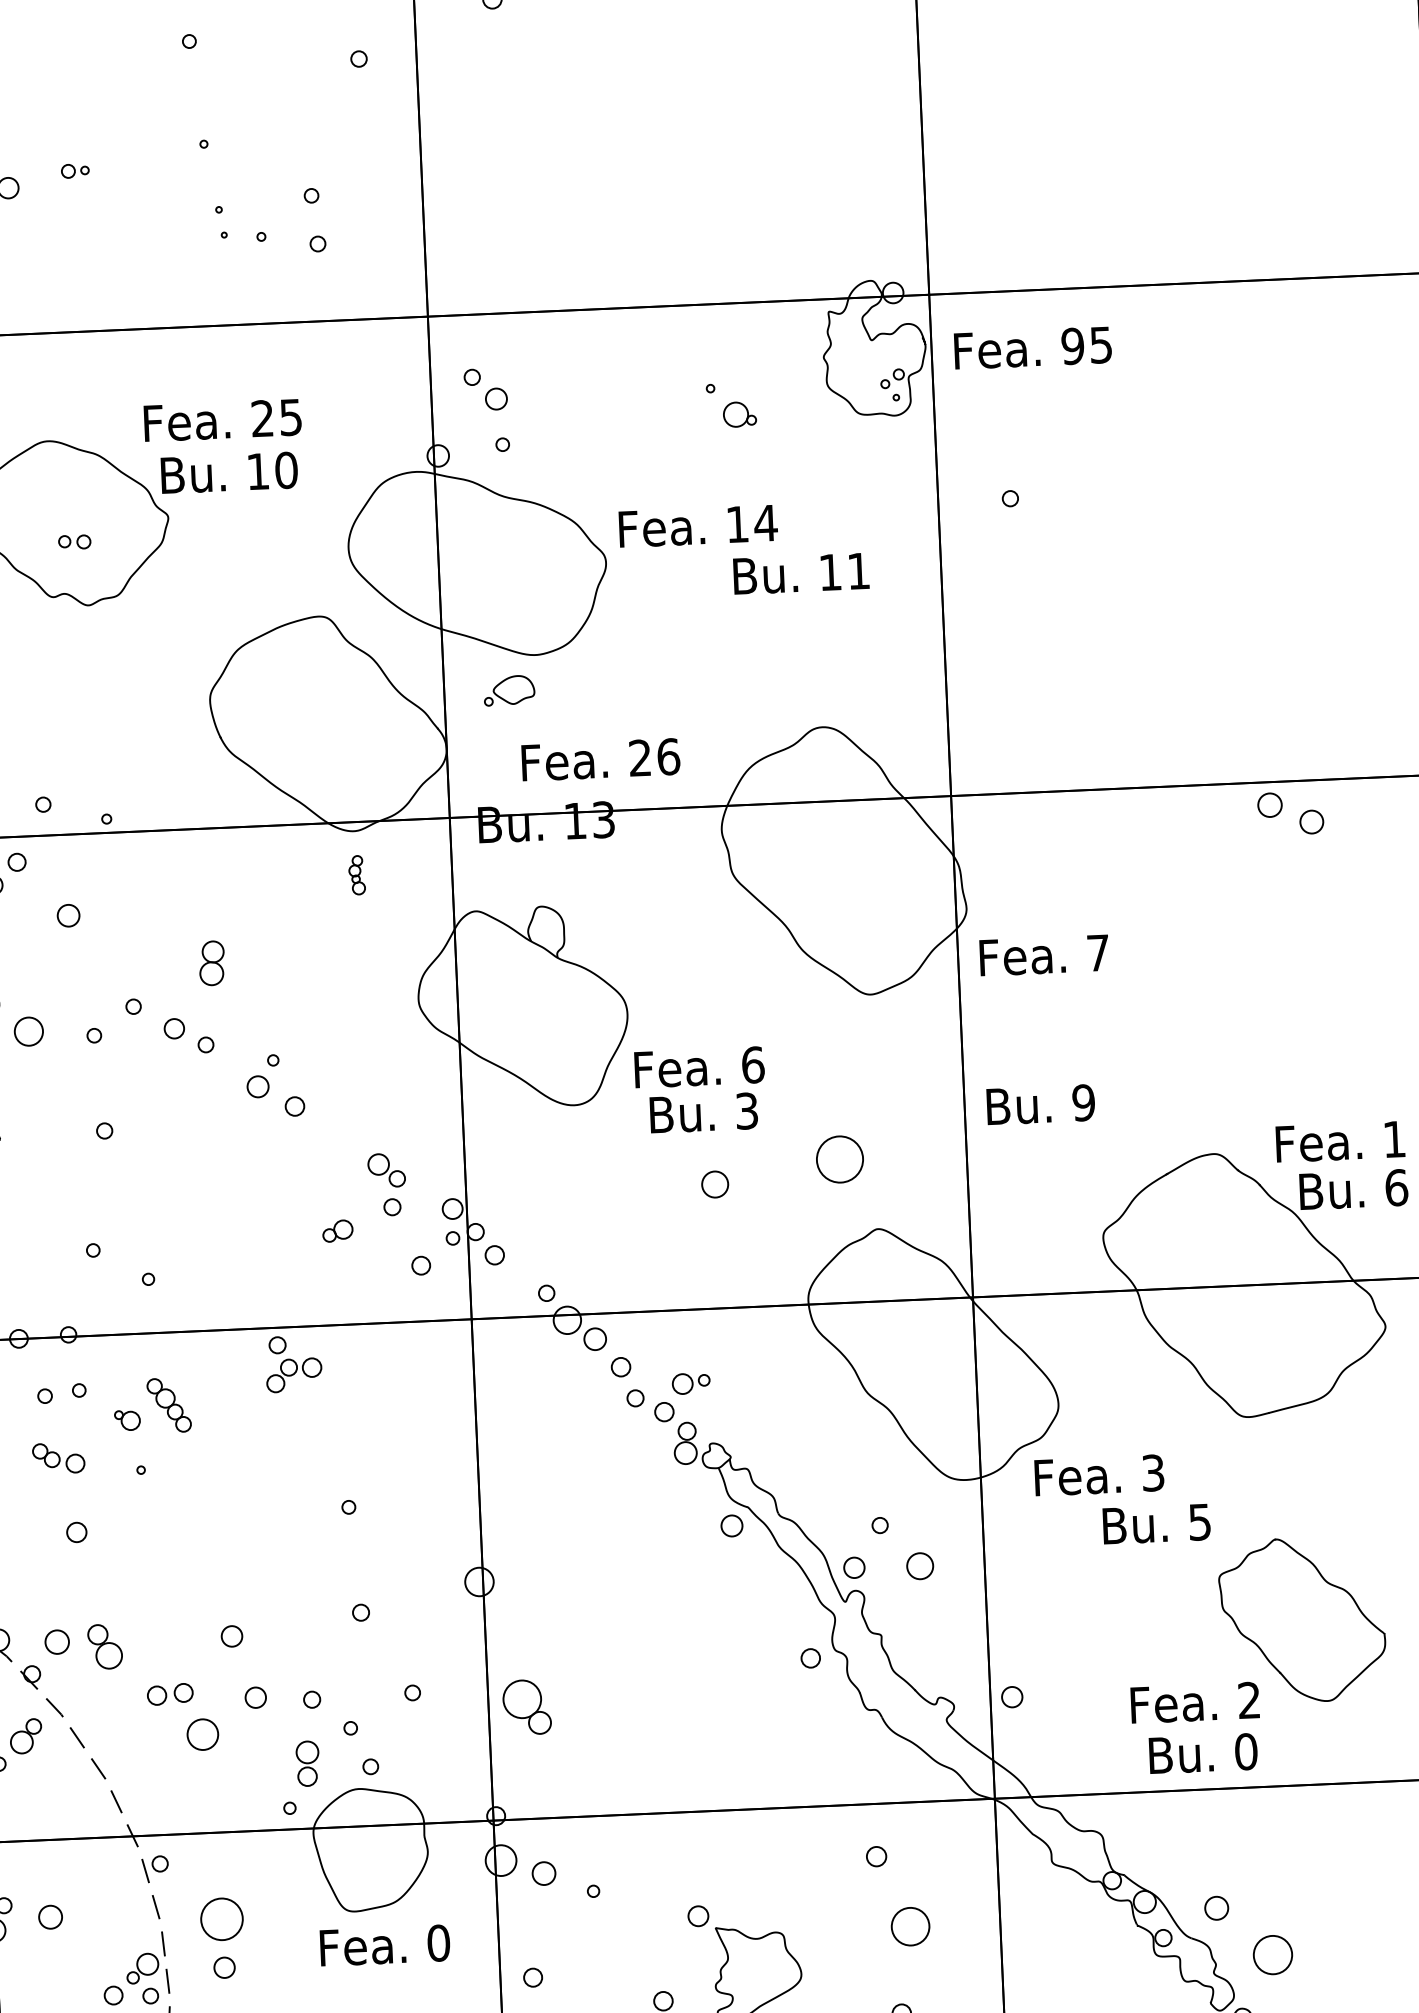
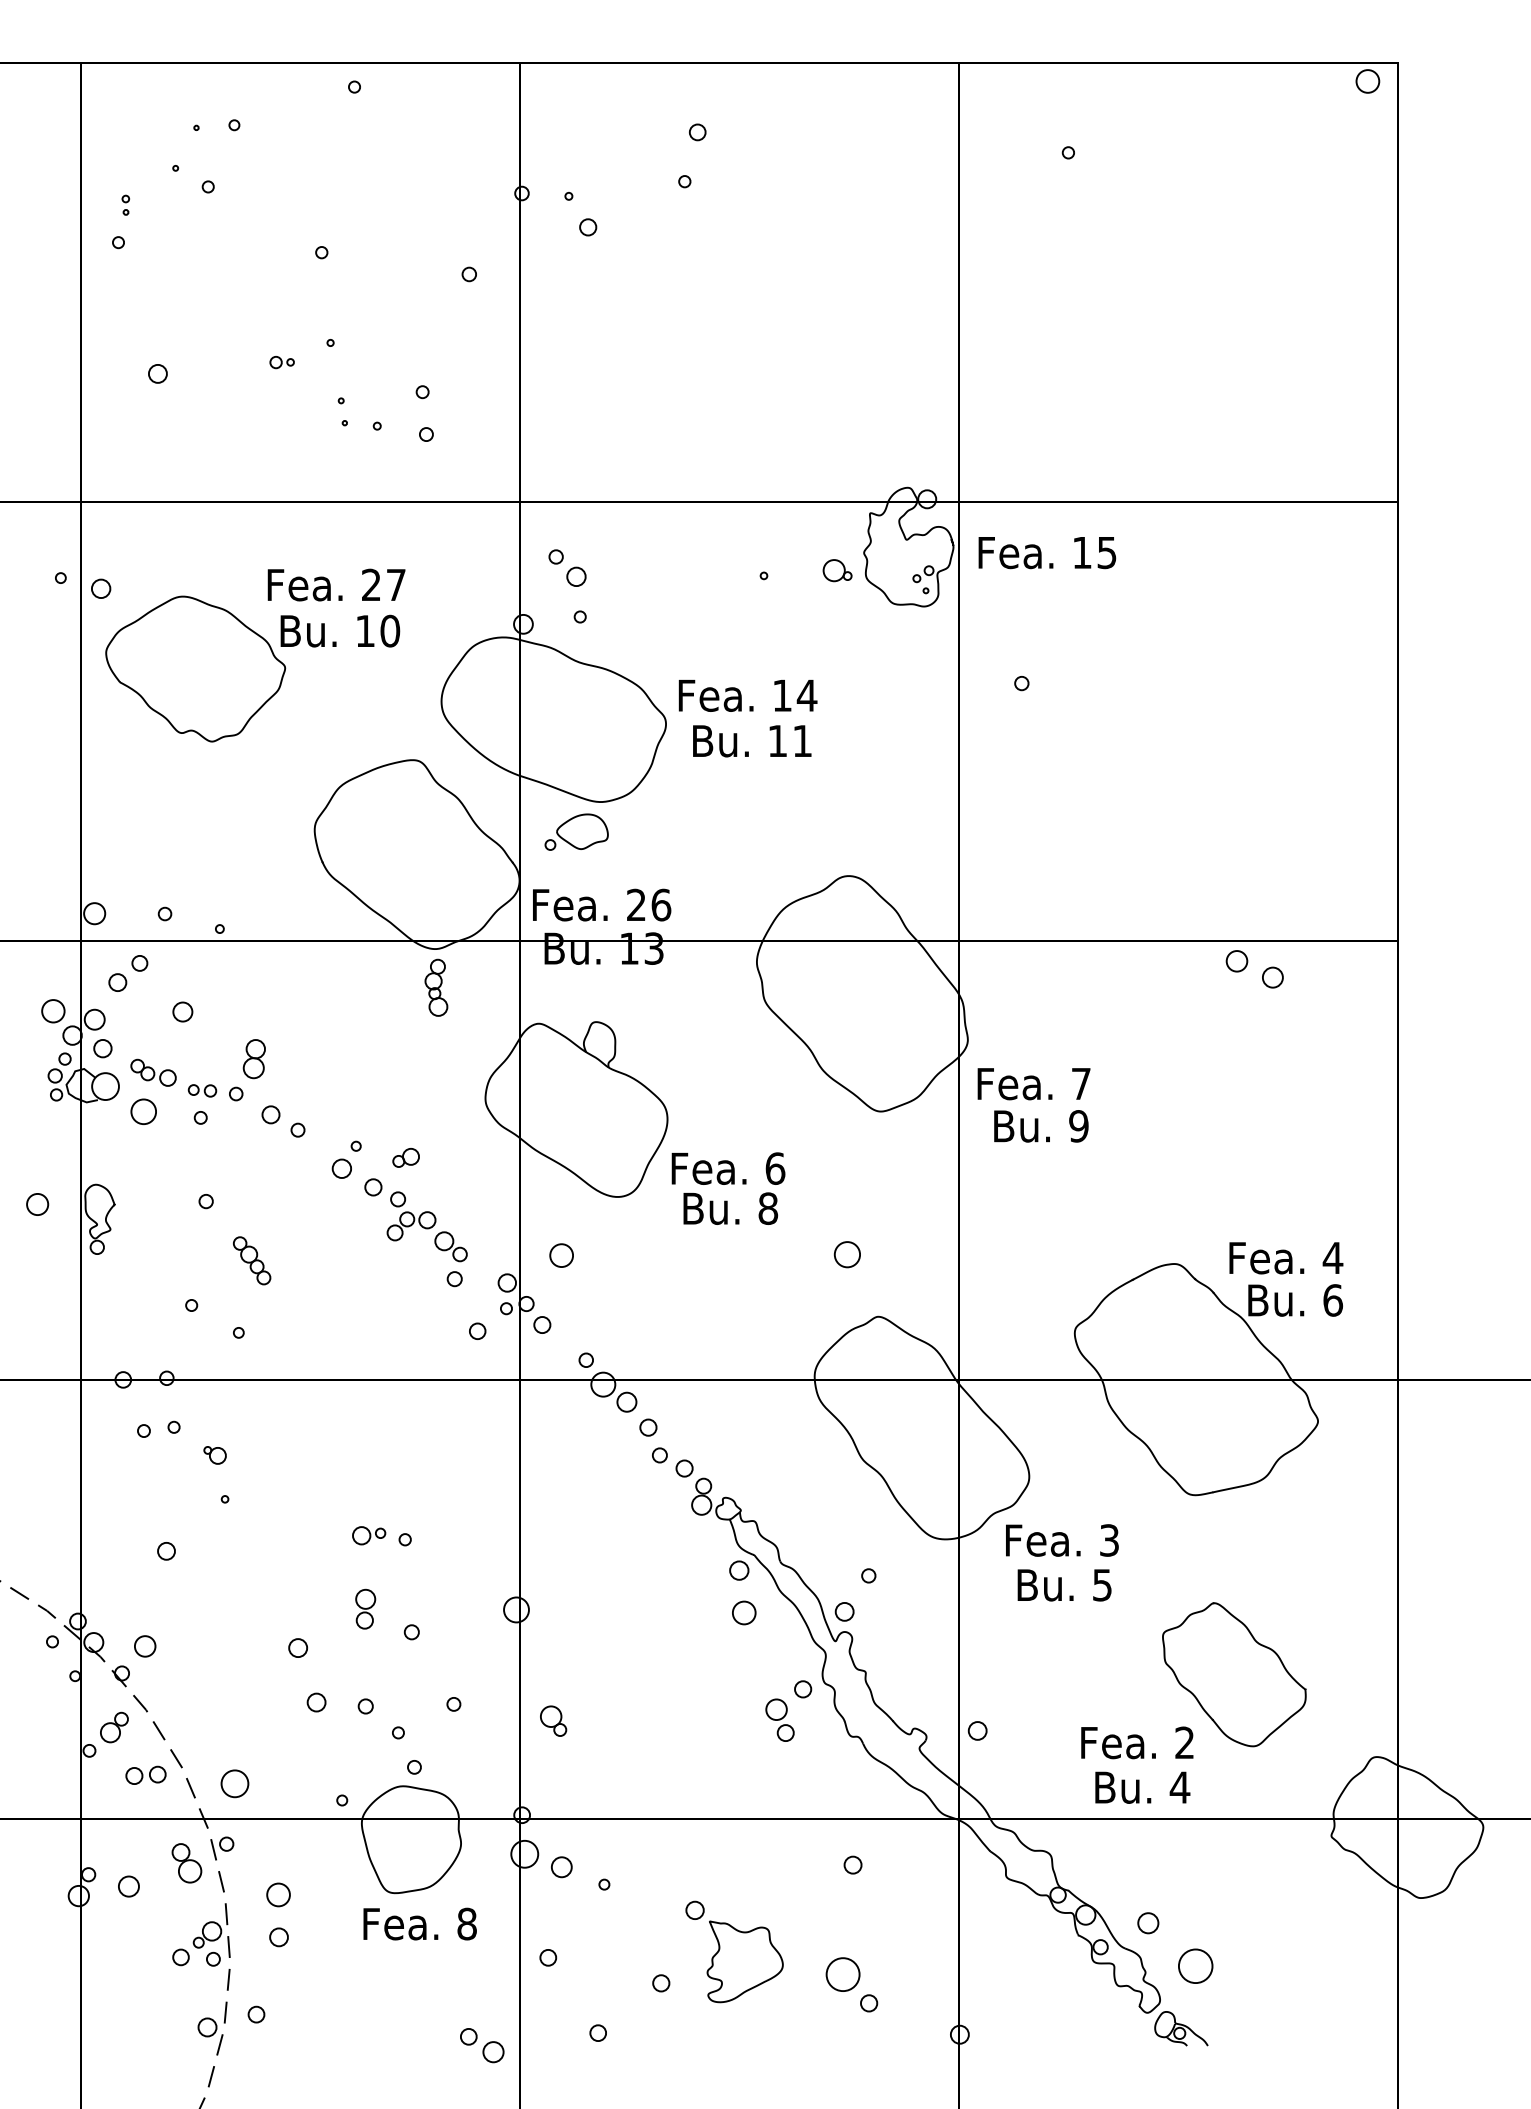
part: (74, 171) -> (281, 362), moved
text: (1072, 346) -> (1081, 552), 95 -> 15
part: (739, 414) -> (837, 570), moved
text: (291, 417) -> (396, 585), 25 -> 27
part: (74, 541) -> (202, 1090), moved
text: (801, 574) -> (752, 741), moved
part: (509, 689) -> (576, 831), size x1.43
text: (601, 759) -> (602, 904), moved
part: (357, 875) -> (436, 987), size x1.67
part: (211, 963) -> (253, 1059), moved
text: (1041, 1104) -> (1041, 1126), moved
text: (747, 1110) -> (768, 1208), 3 -> 8
text: (1393, 1138) -> (1332, 1257), 1 -> 4
circle: (838, 1159) -> (846, 1254), size x0.62
circle: (715, 1184) -> (561, 1255), moved
part: (337, 1230) -> (405, 1157), moved
part: (293, 1364) -> (411, 1216), moved
part: (691, 1383) -> (369, 1535), moved
part: (169, 1405) -> (252, 1260), moved
part: (58, 1457) -> (153, 1072), moved
text: (1156, 1524) -> (1064, 1585), moved
circle: (920, 1565) -> (744, 1612), moved
part: (104, 1647) -> (186, 1863), moved
part: (169, 1693) -> (145, 1774), moved
part: (785, 1693) -> (779, 1719), added
part: (527, 1706) -> (553, 1720), size x0.62
circle: (202, 1734) -> (234, 1783), moved
text: (1245, 1751) -> (1179, 1787), 0 -> 4
part: (307, 1762) -> (365, 1608), moved
circle: (221, 1918) -> (278, 1894), size x0.62
circle: (909, 1926) -> (842, 1974), moved
text: (438, 1943) -> (466, 1924), 0 -> 8

